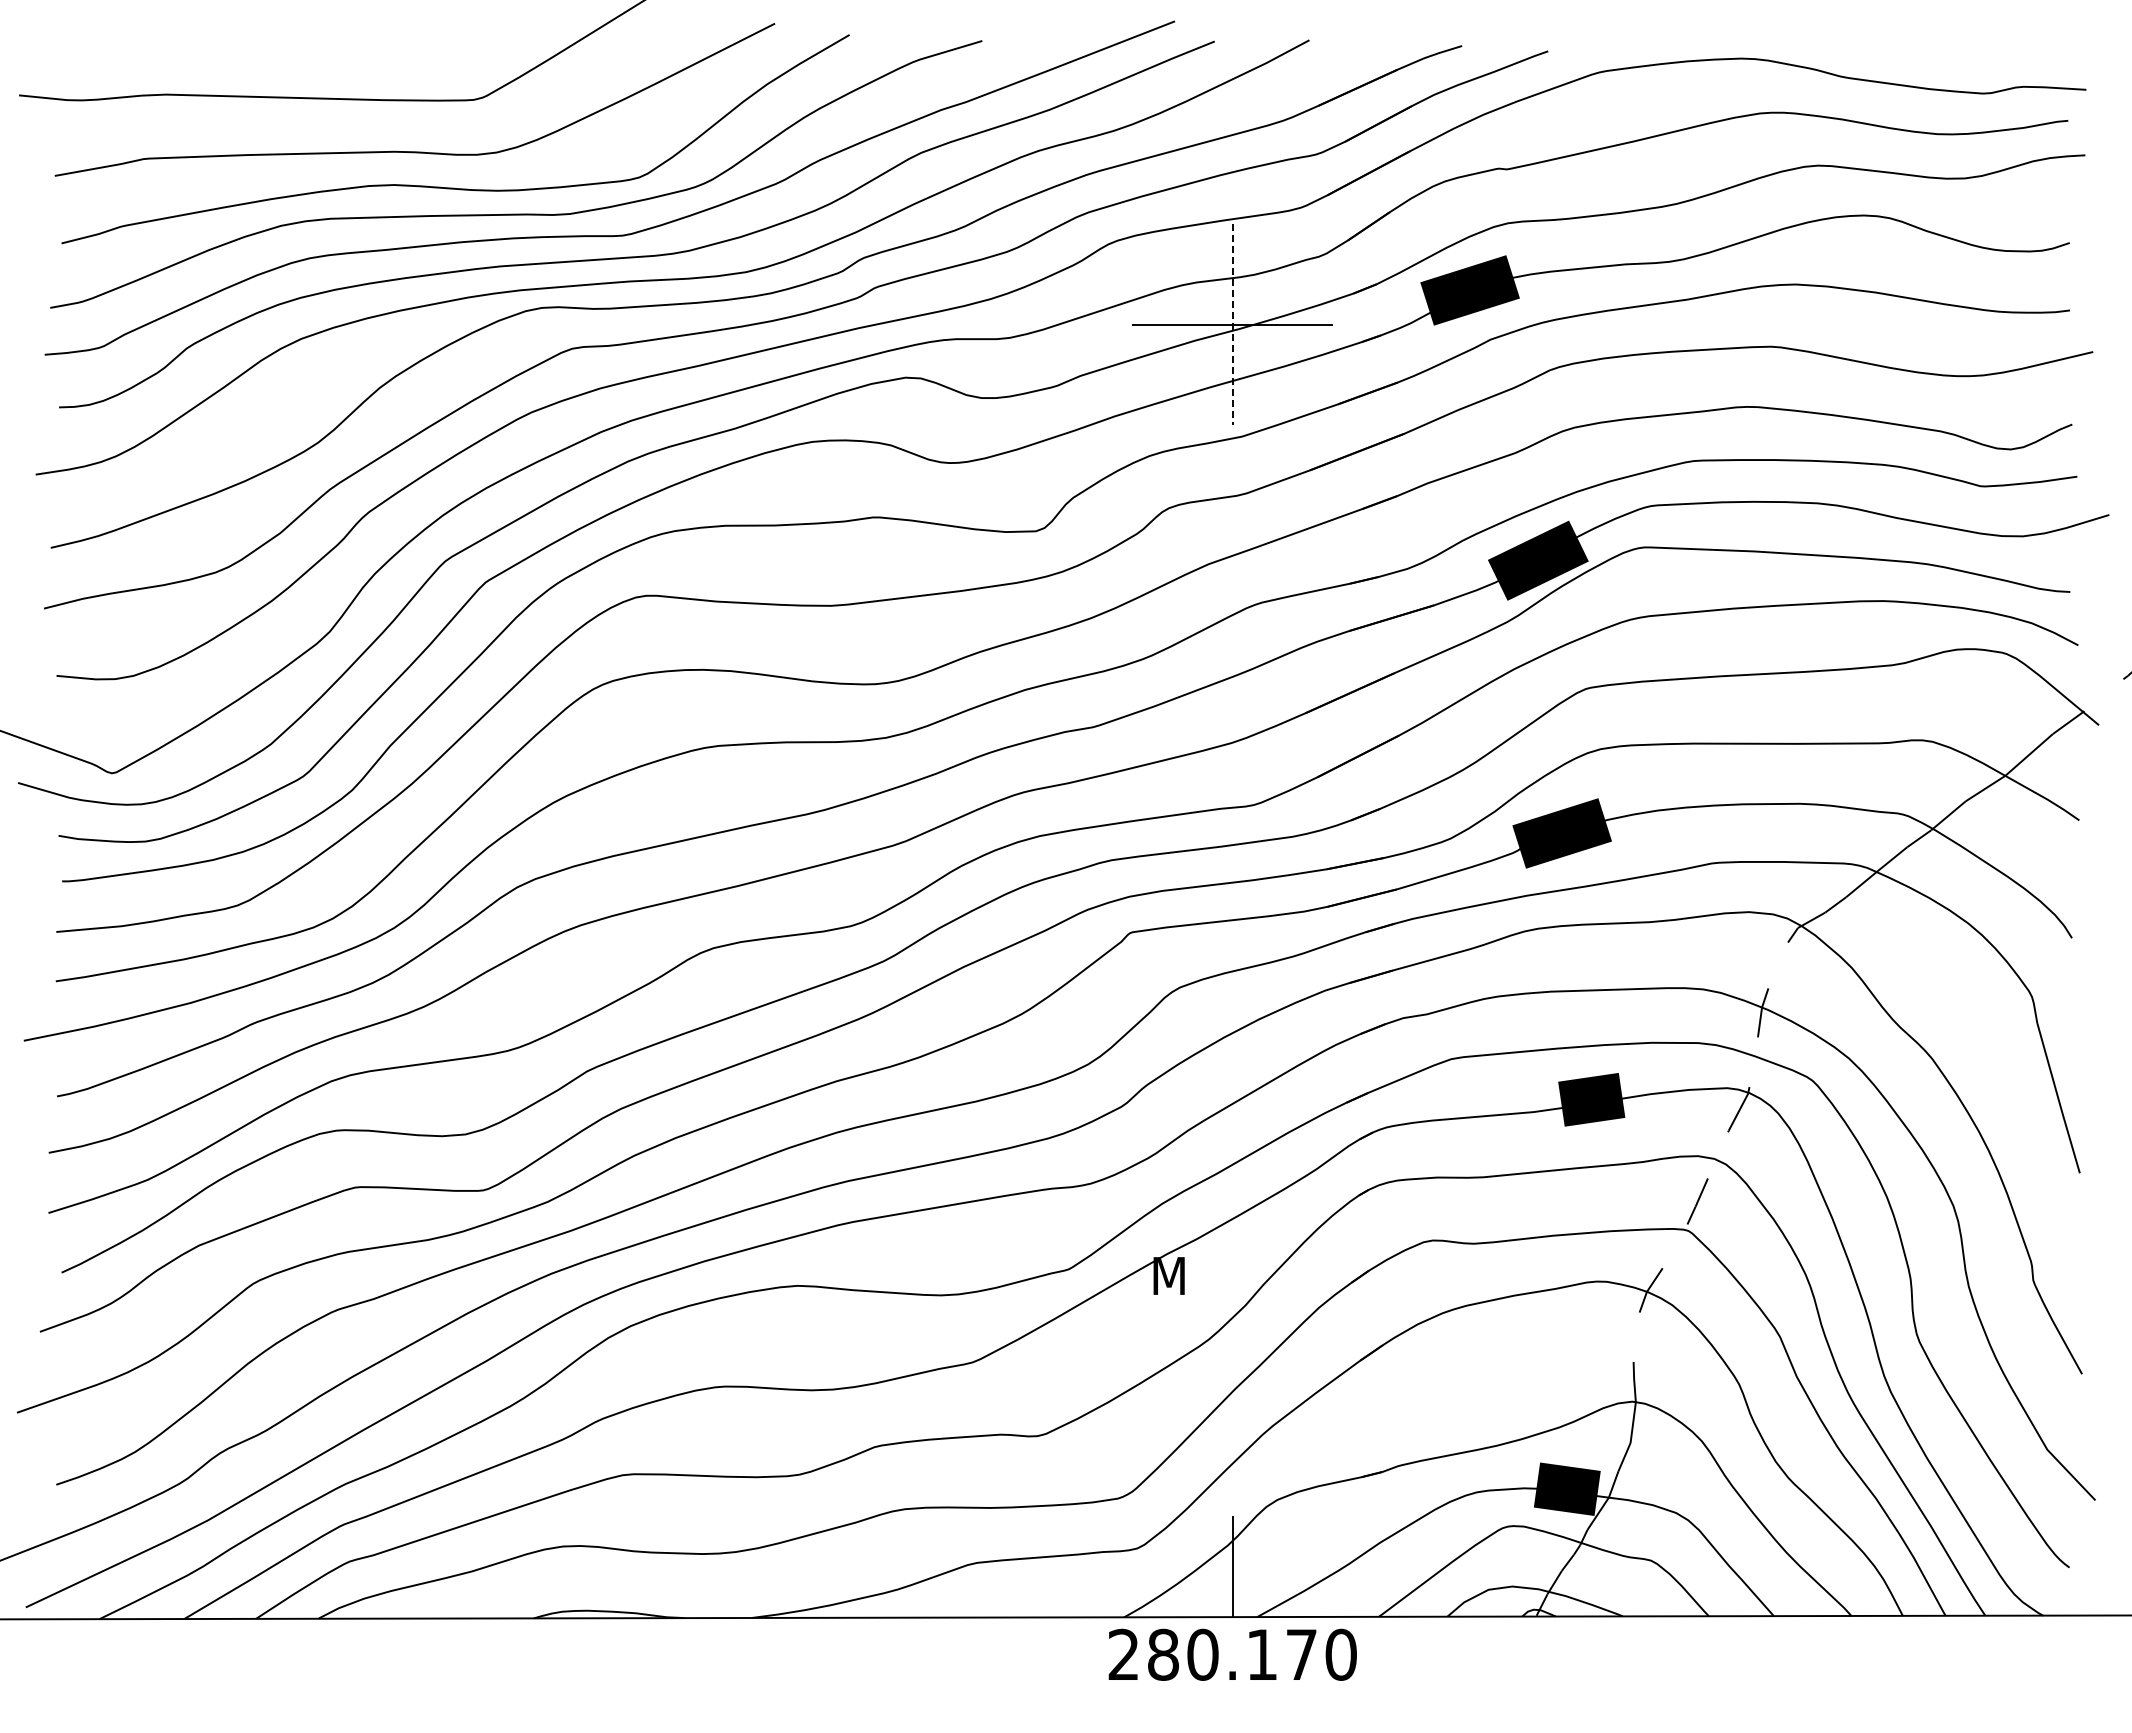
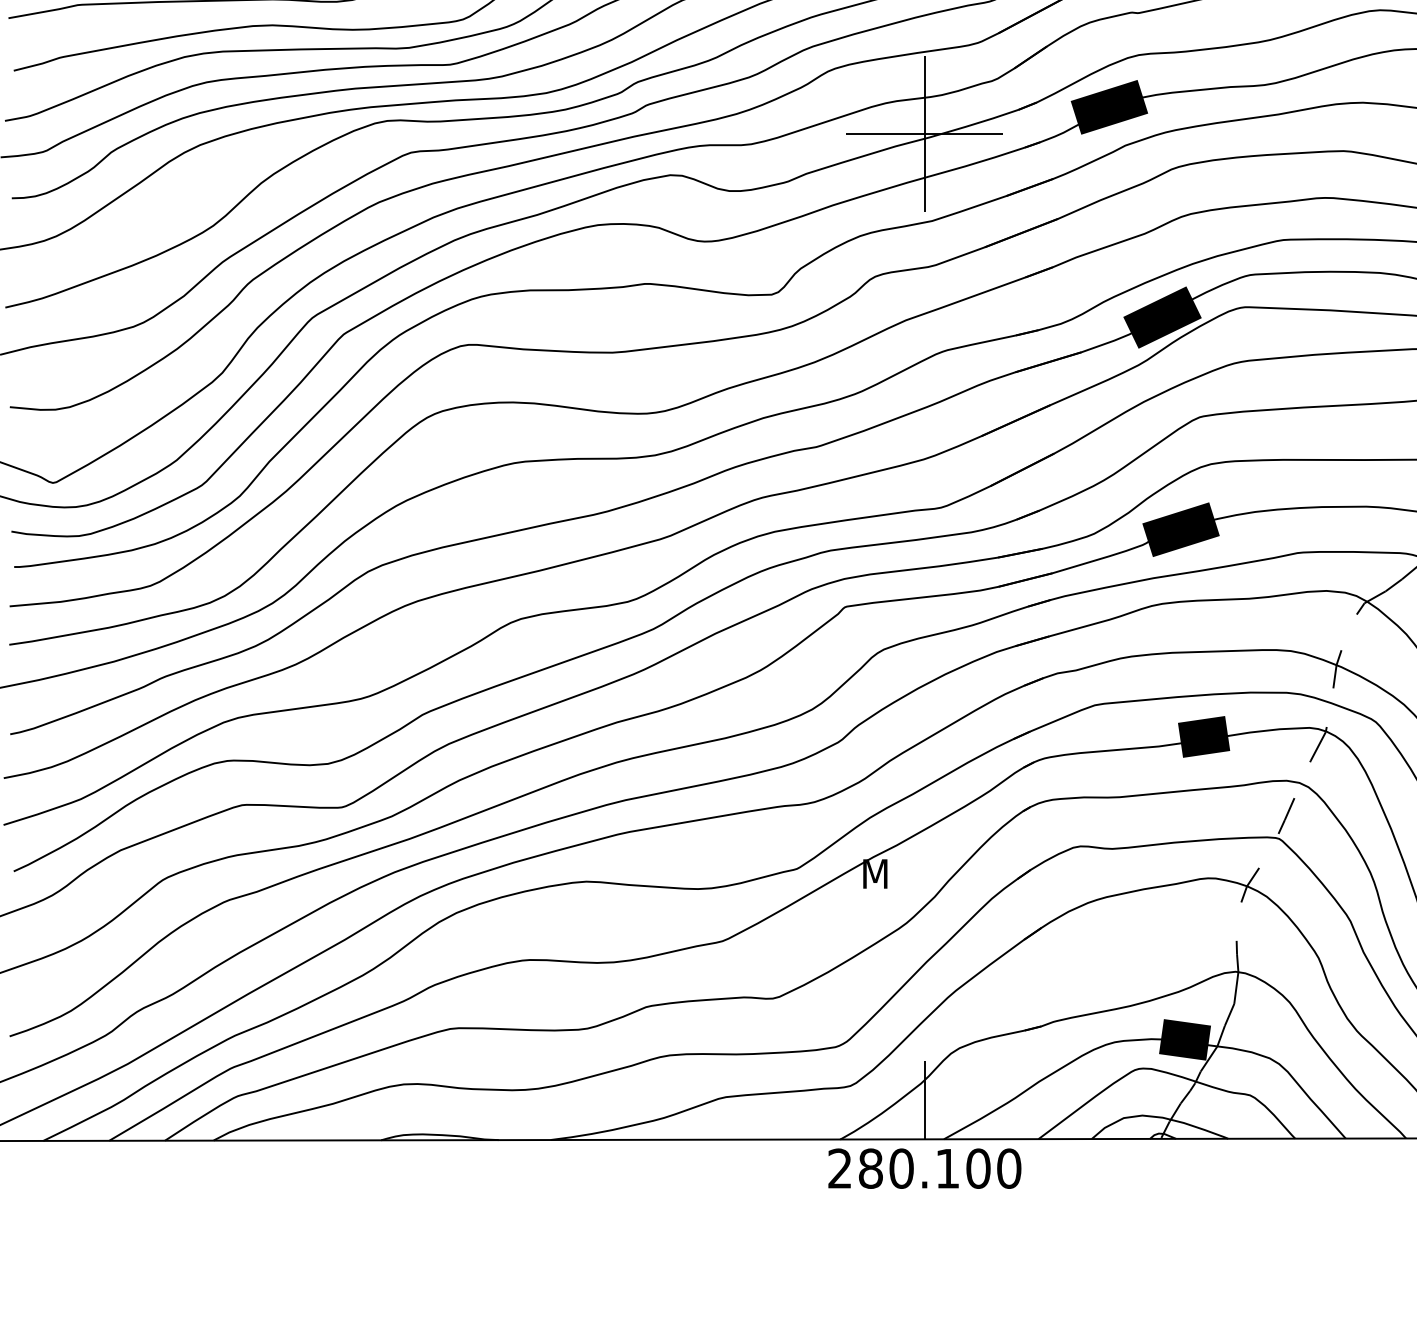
line: (1232, 324) -> (924, 133), dashed -> solid
text: (1301, 1654) -> (978, 1168), 280.170 -> 280.100

